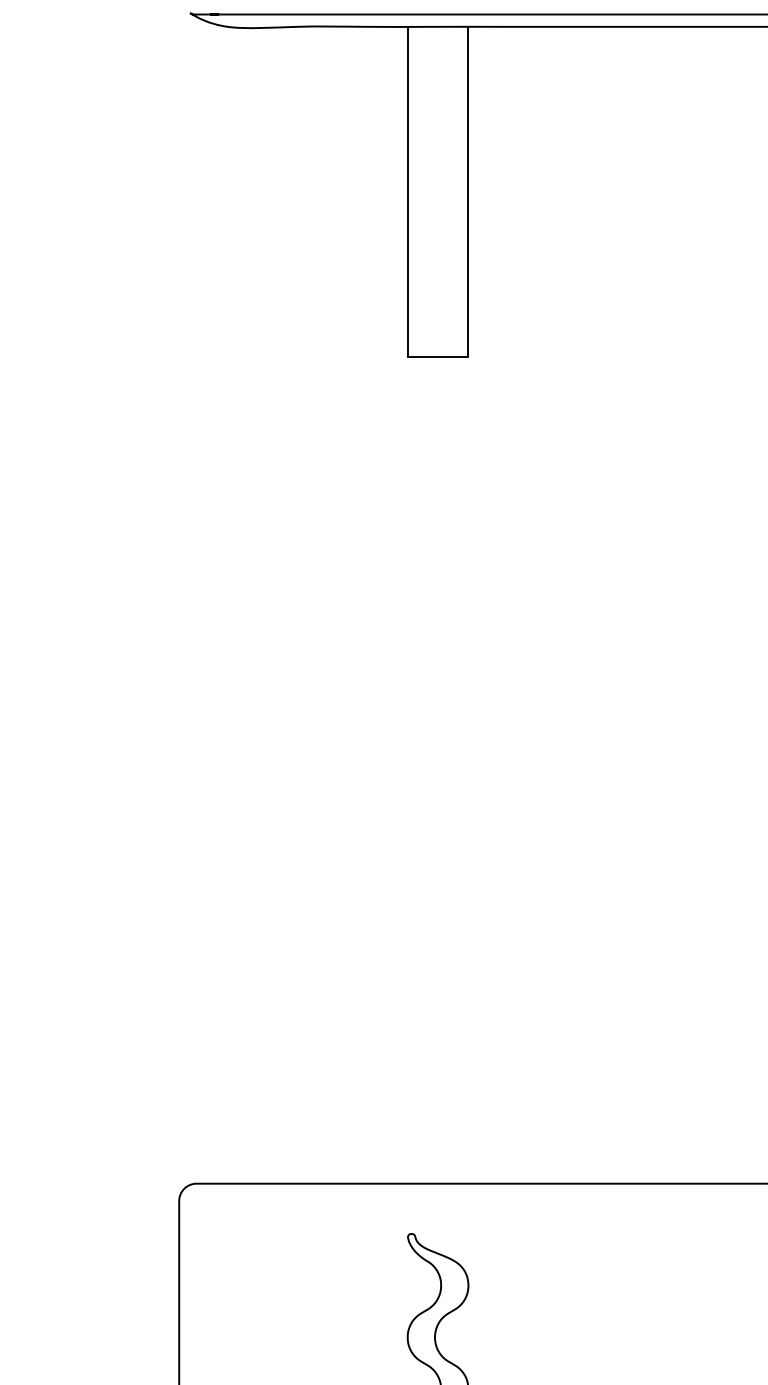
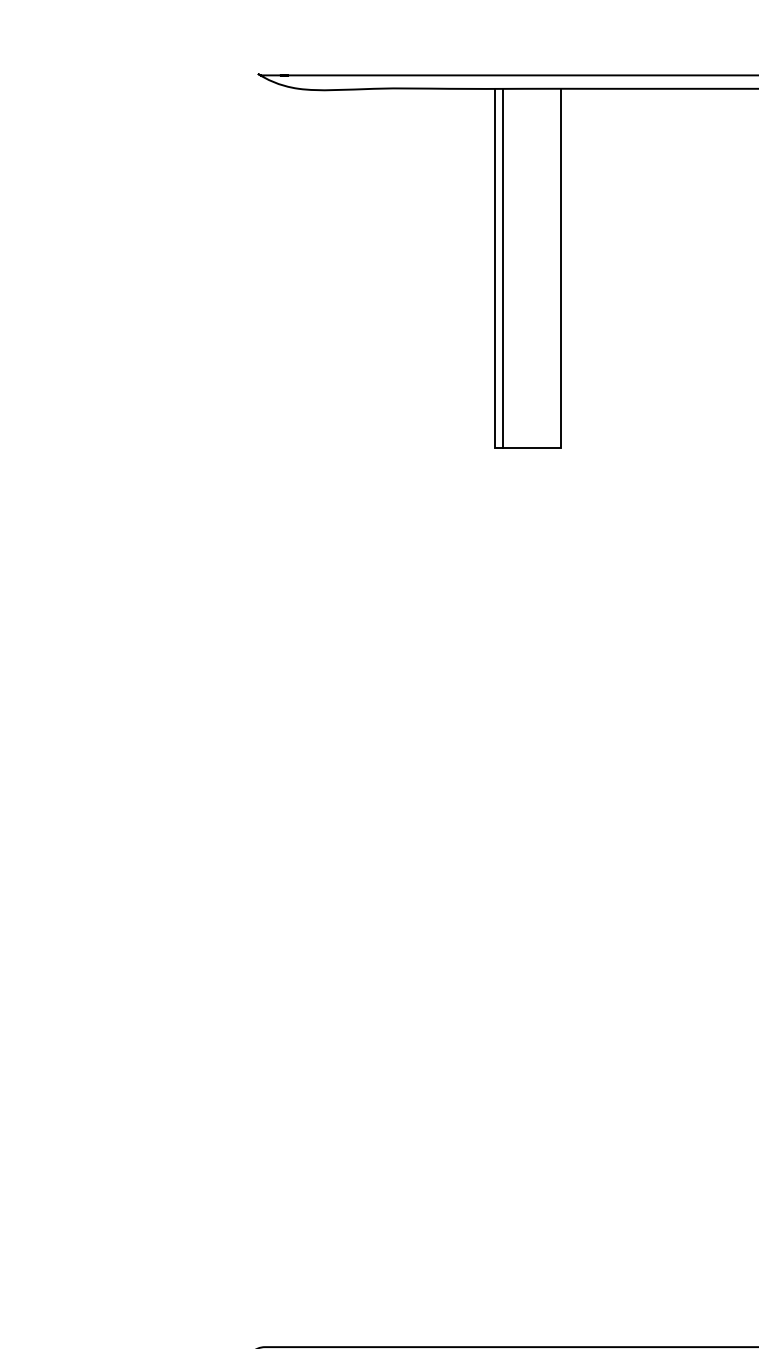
line: (415, 191) -> (503, 267), added

